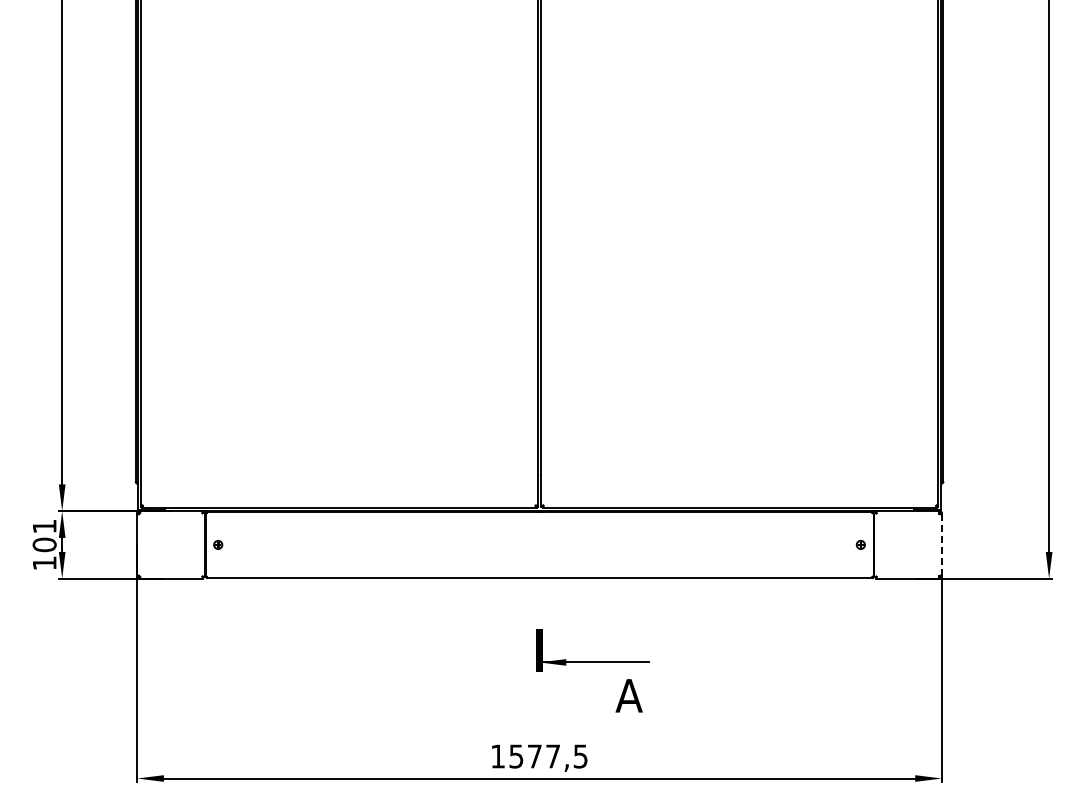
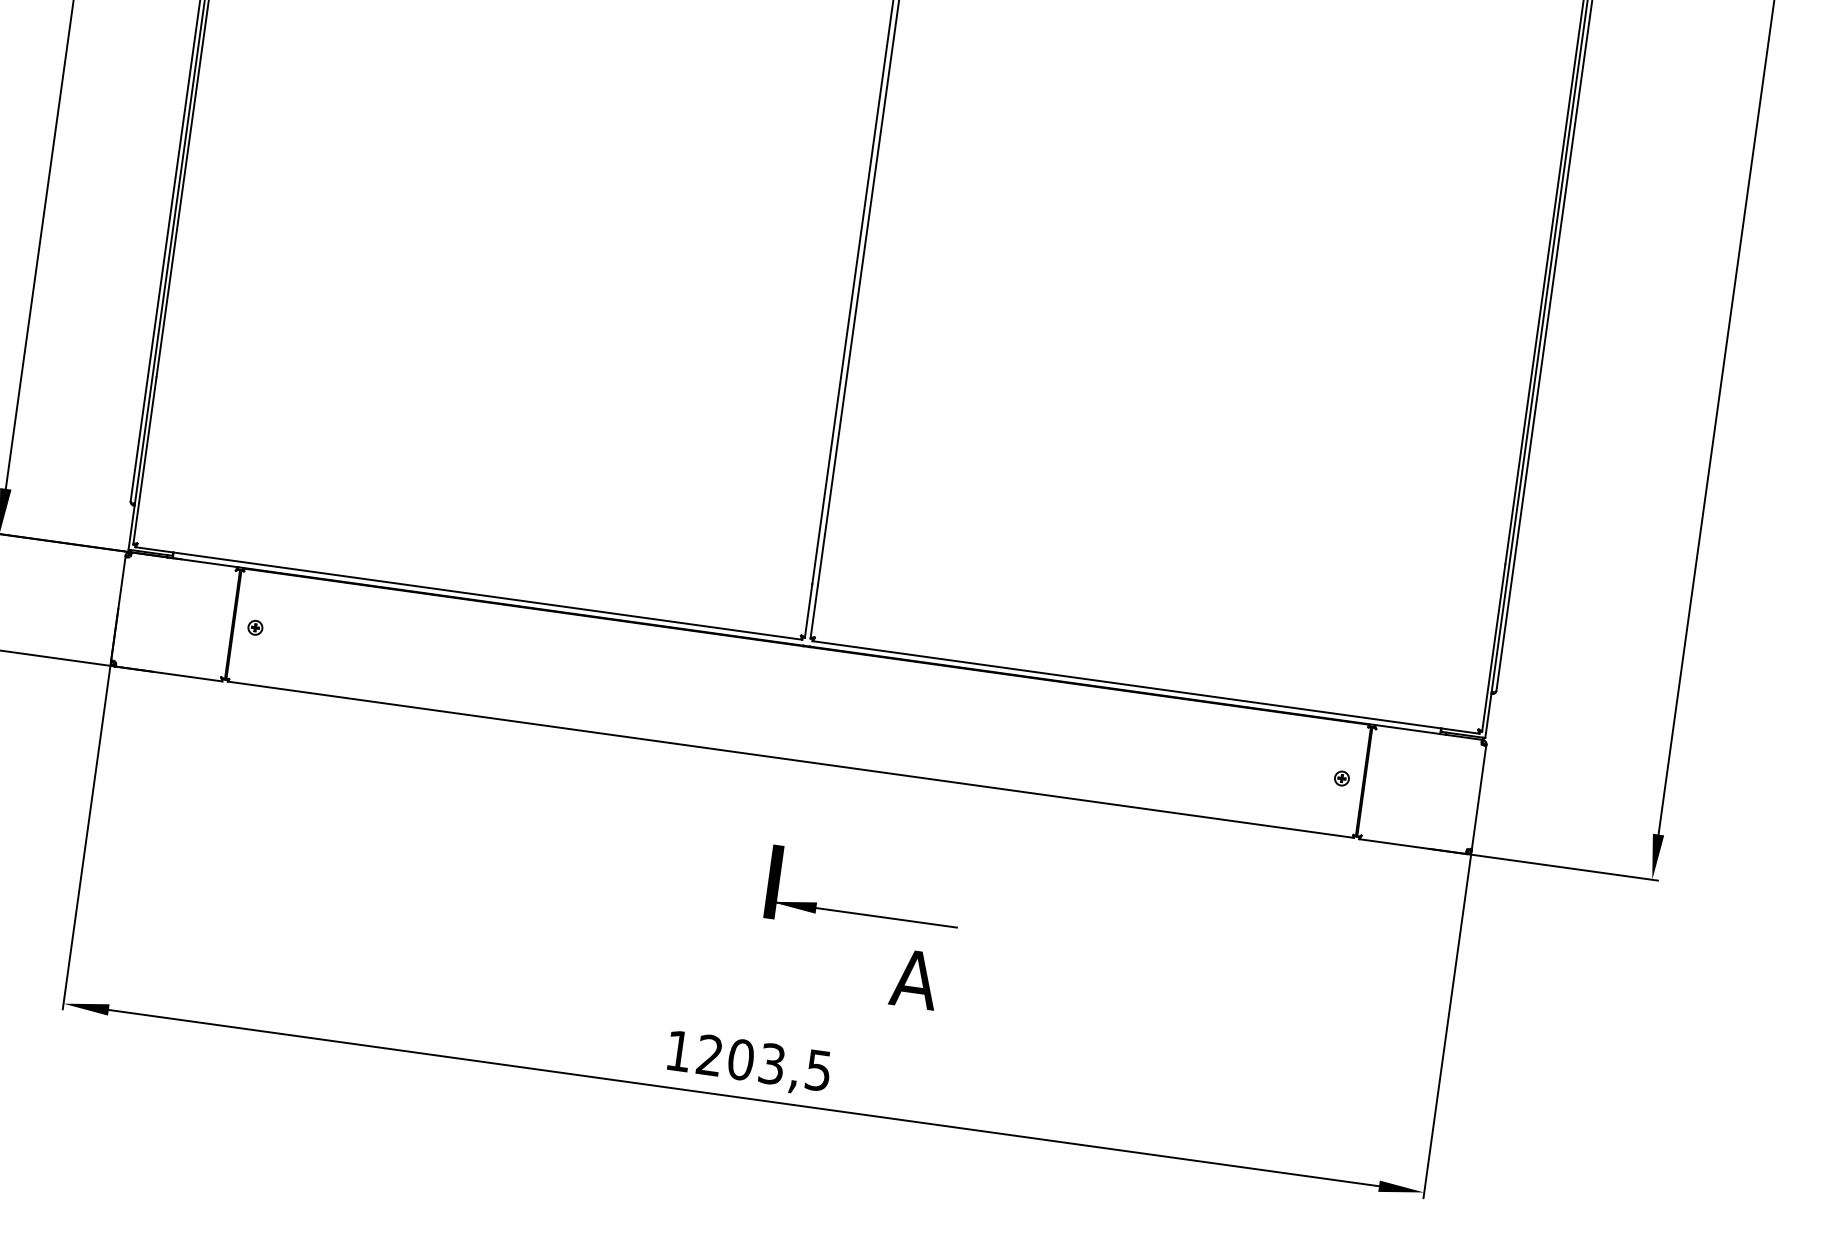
line: (941, 544) -> (1478, 796), dashed -> solid
text: (534, 756) -> (740, 1059), 1577,5 -> 1203,5

